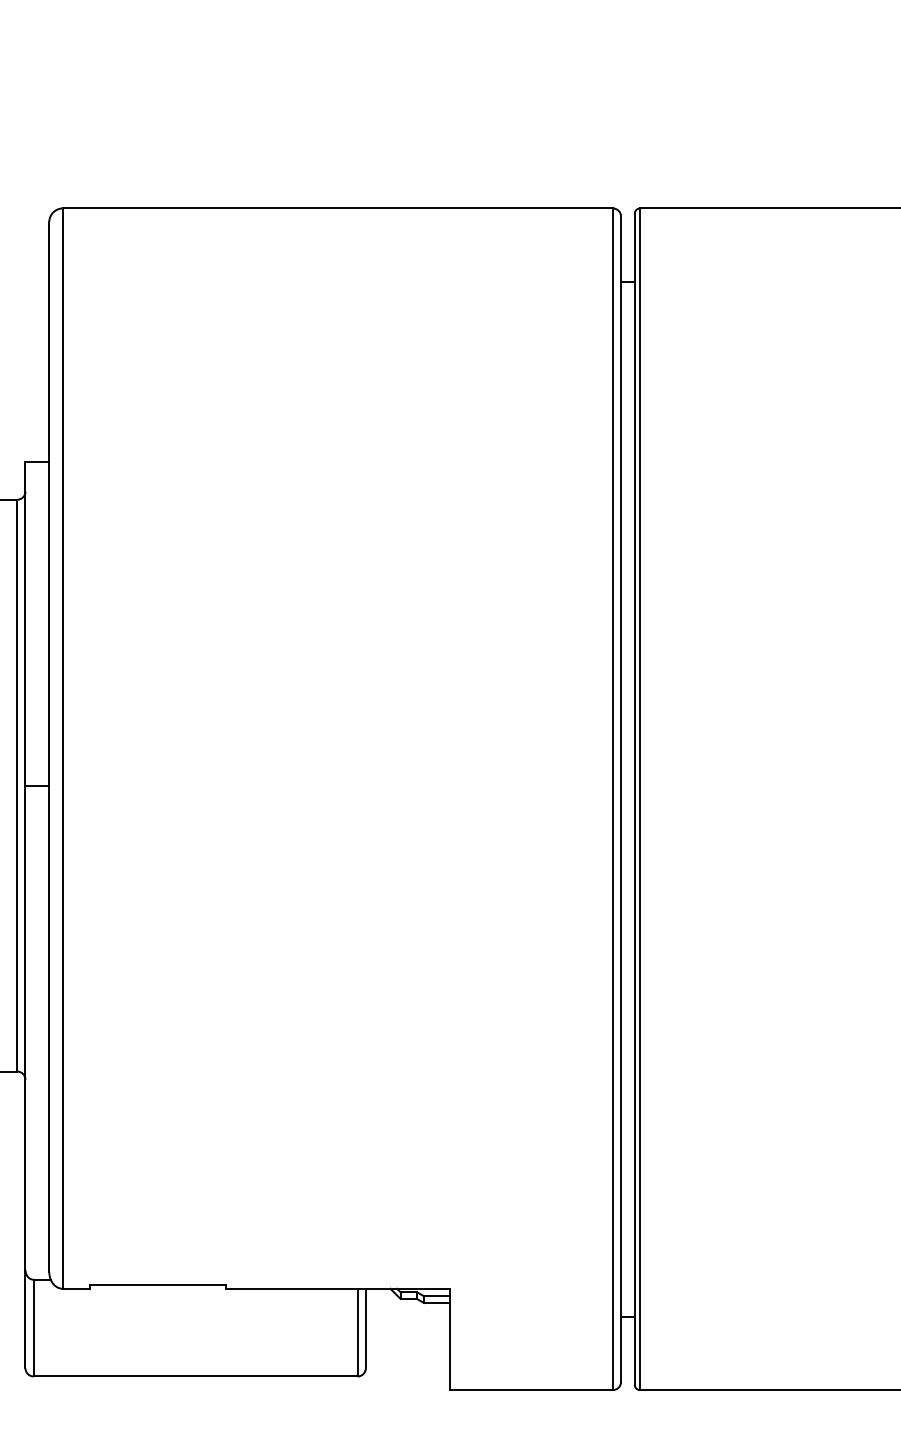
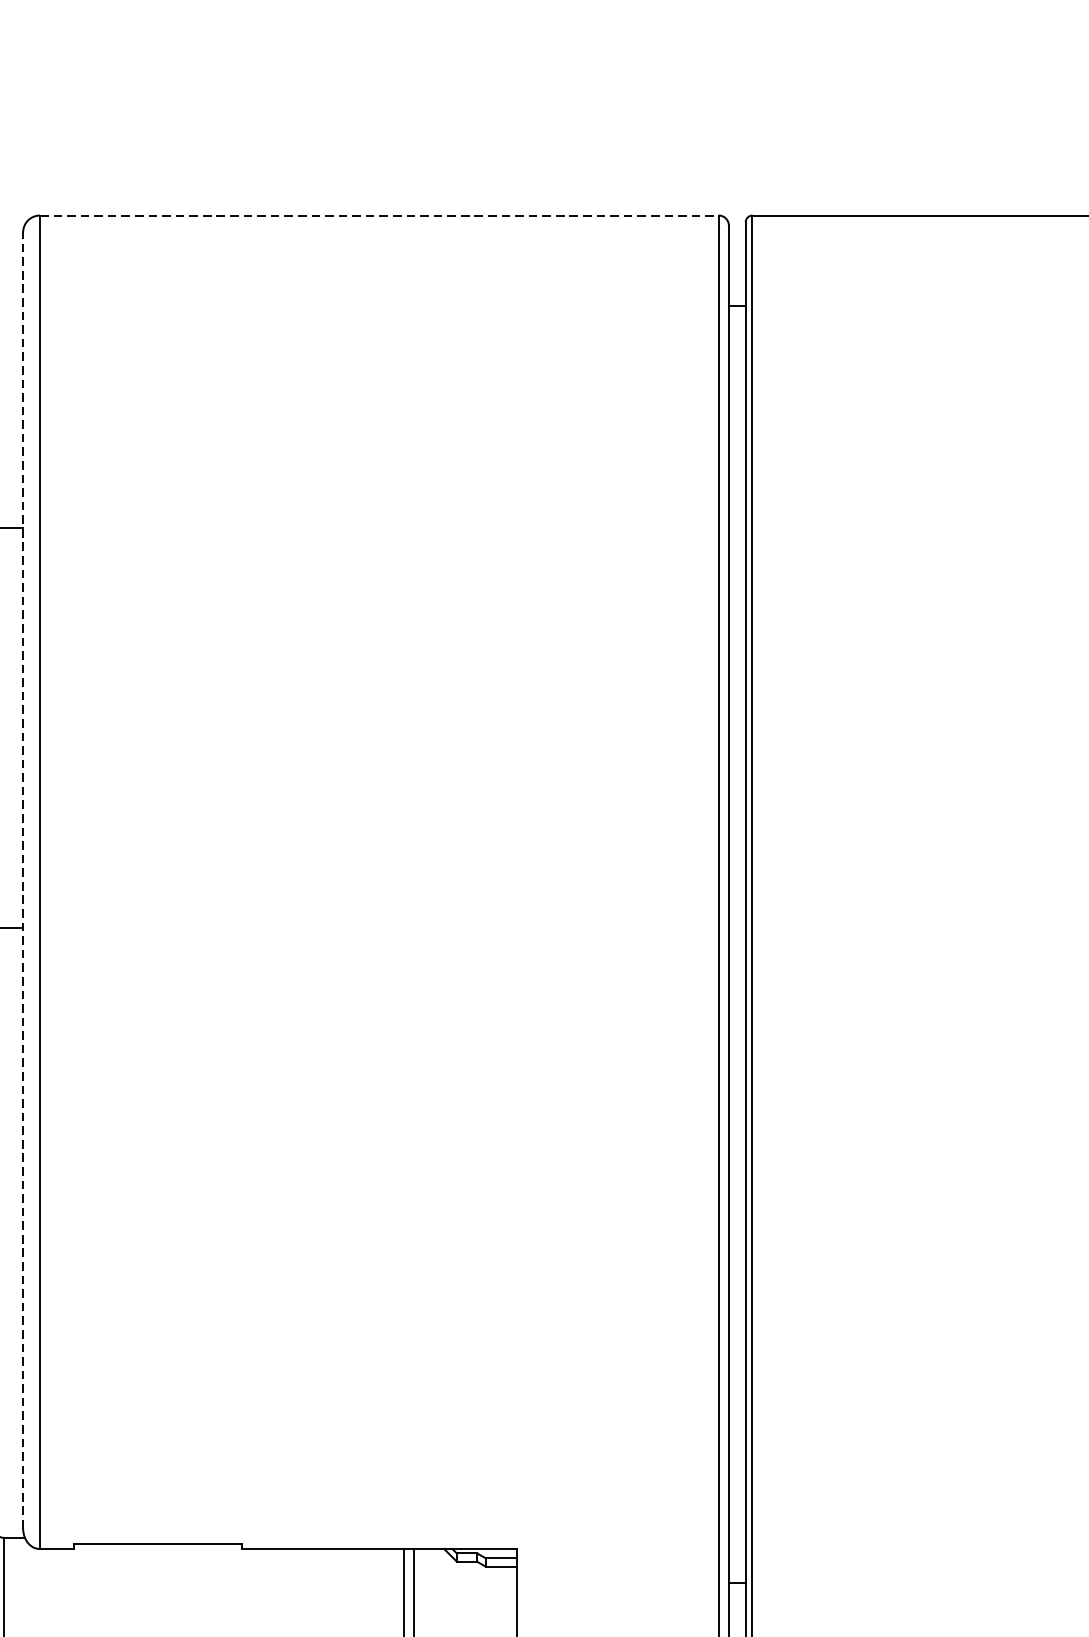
line: (337, 208) -> (378, 215), solid -> dashed
line: (49, 746) -> (23, 879), solid -> dashed

